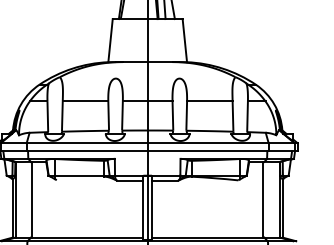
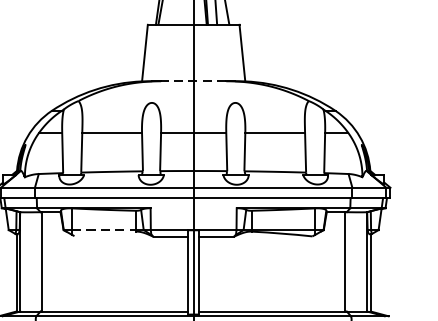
line: (147, 62) -> (193, 81), solid -> dashed
line: (79, 175) -> (104, 230), solid -> dashed

